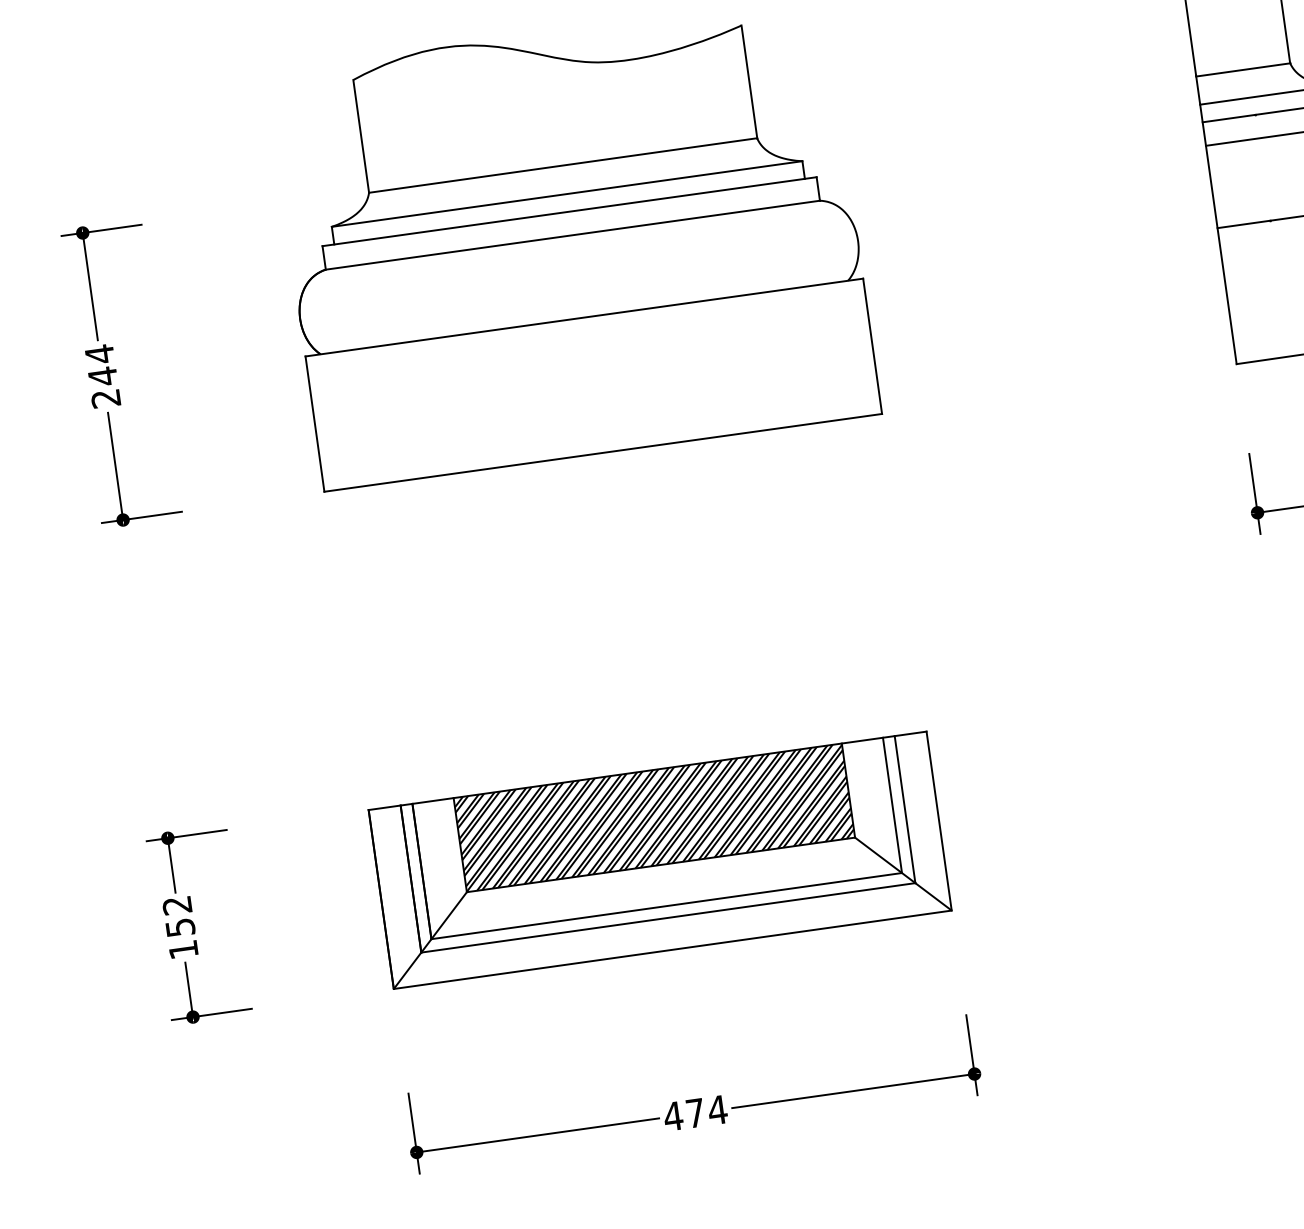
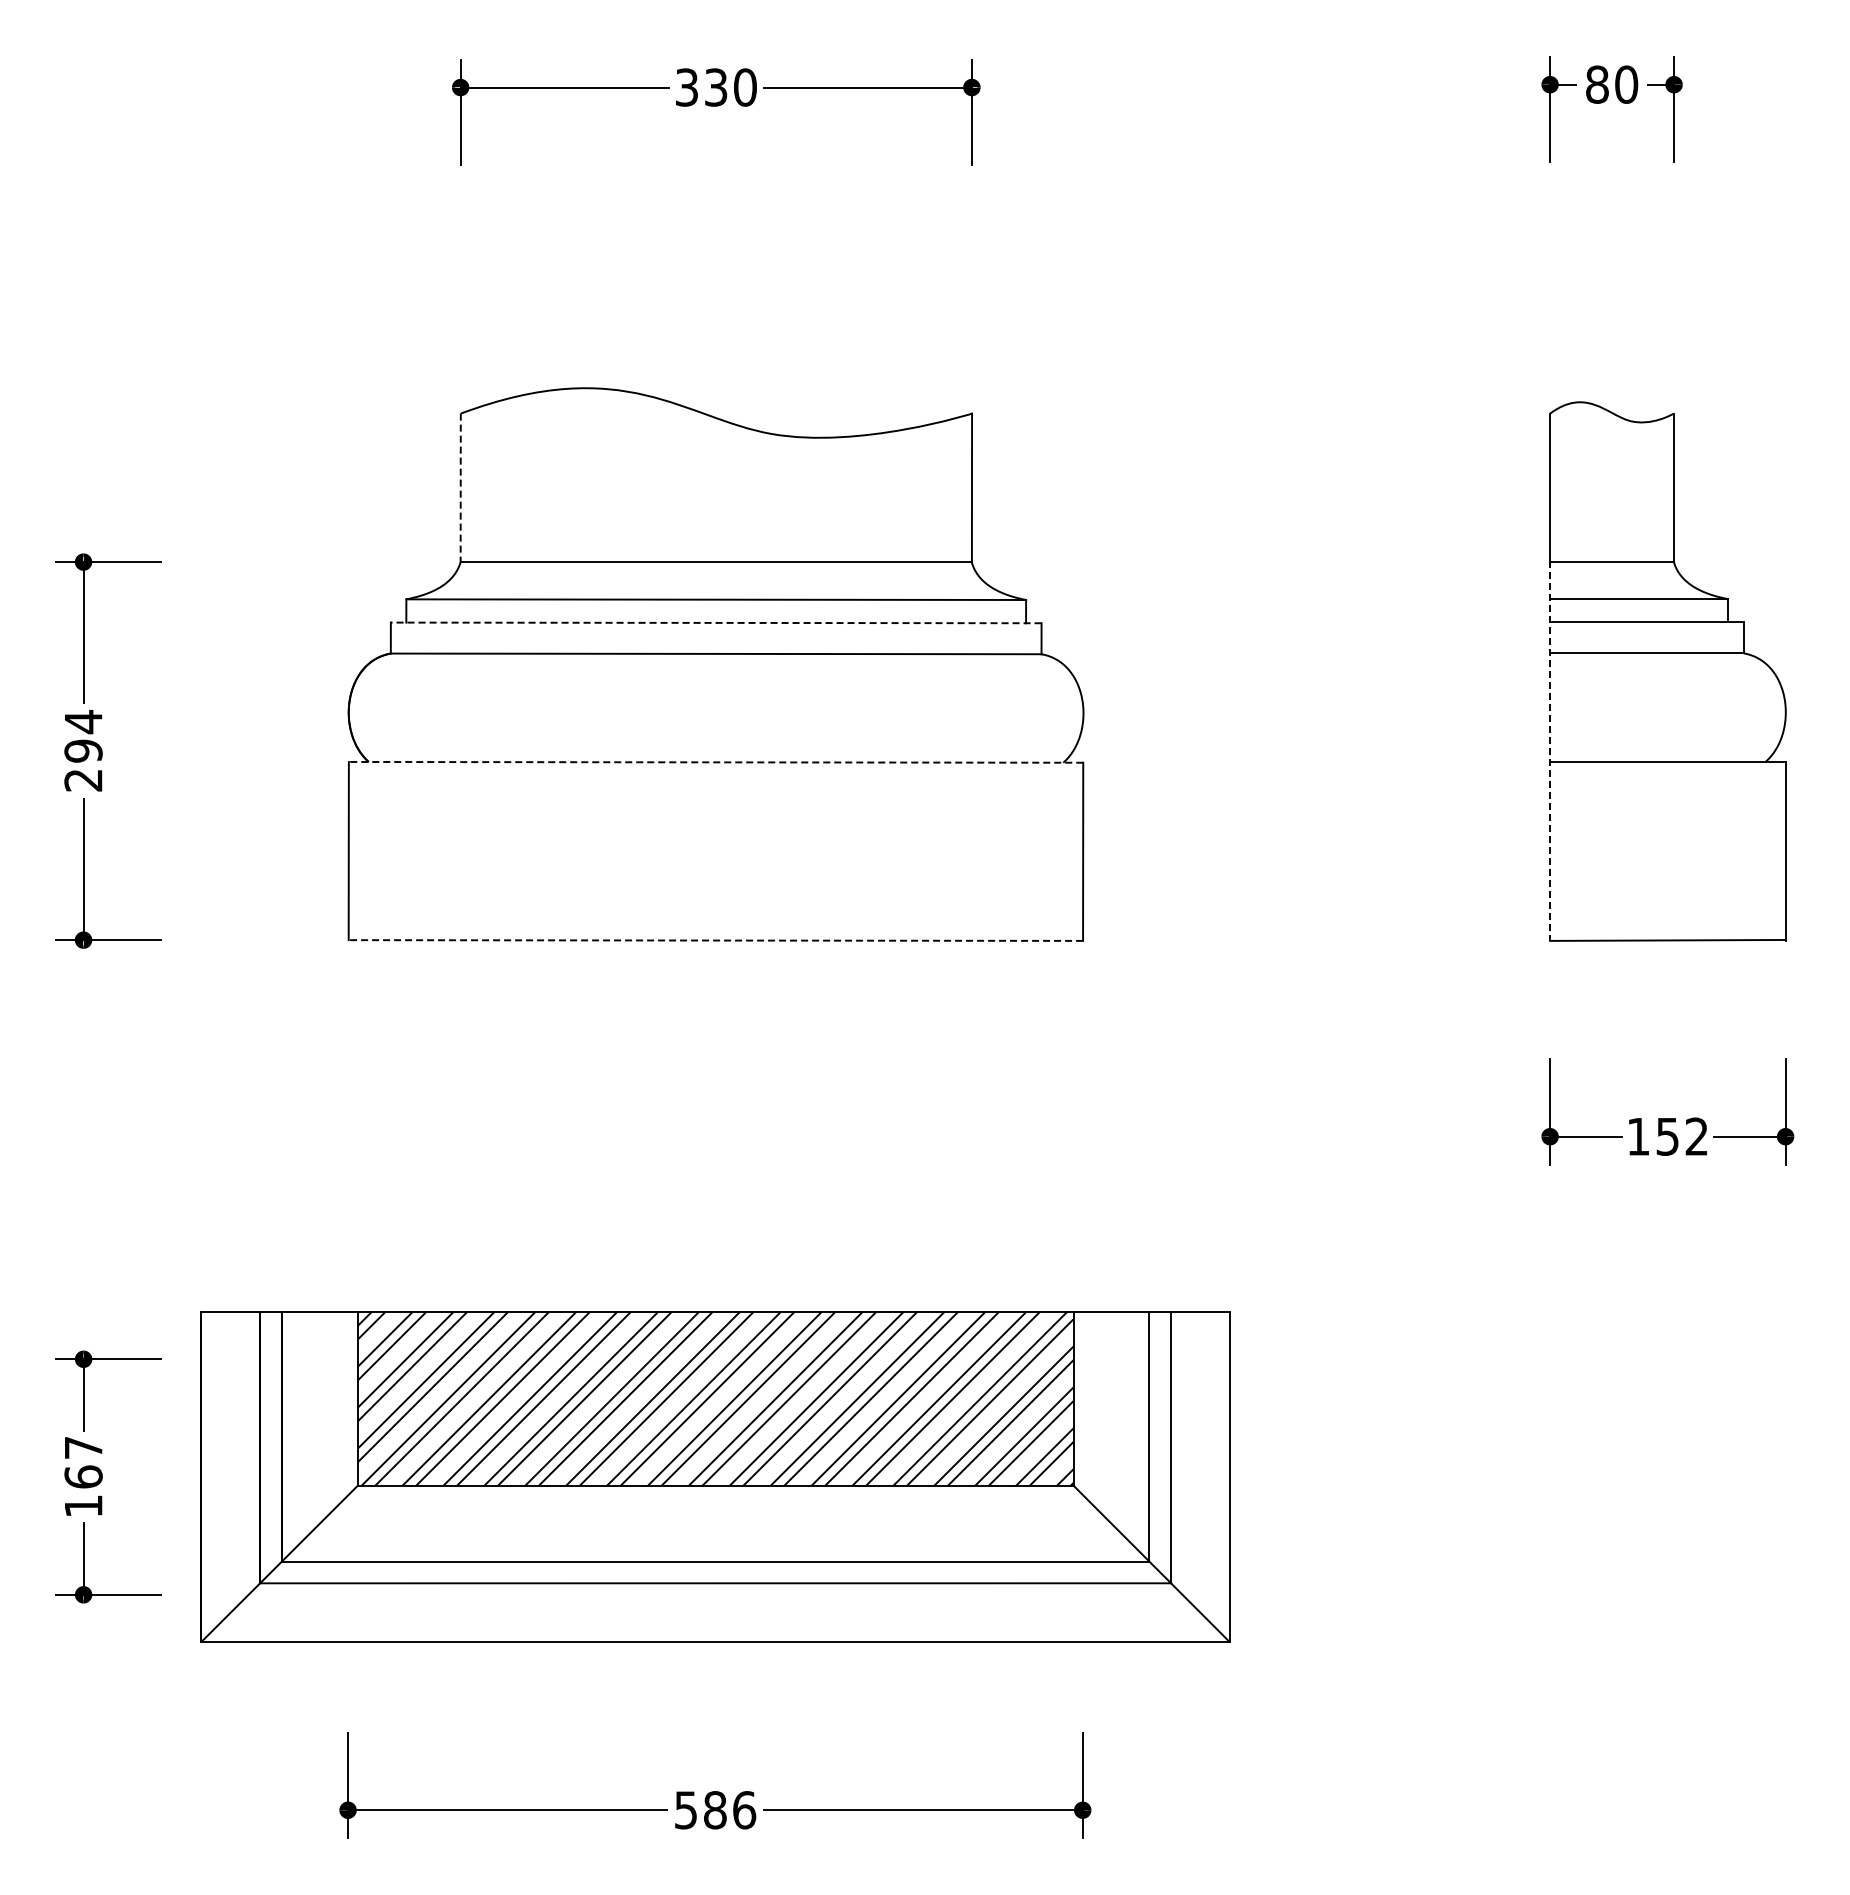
line: (361, 136) -> (460, 488), solid -> dashed
line: (569, 211) -> (715, 622), solid -> dashed
line: (1216, 219) -> (1550, 750), solid -> dashed
line: (583, 317) -> (715, 762), solid -> dashed
text: (102, 376) -> (83, 751), 244 -> 294
line: (602, 452) -> (715, 940), solid -> dashed
part: (660, 859) -> (715, 1476), size x1.4
text: (178, 916) -> (83, 1462), 152 -> 167
text: (695, 1113) -> (714, 1810), 474 -> 586

